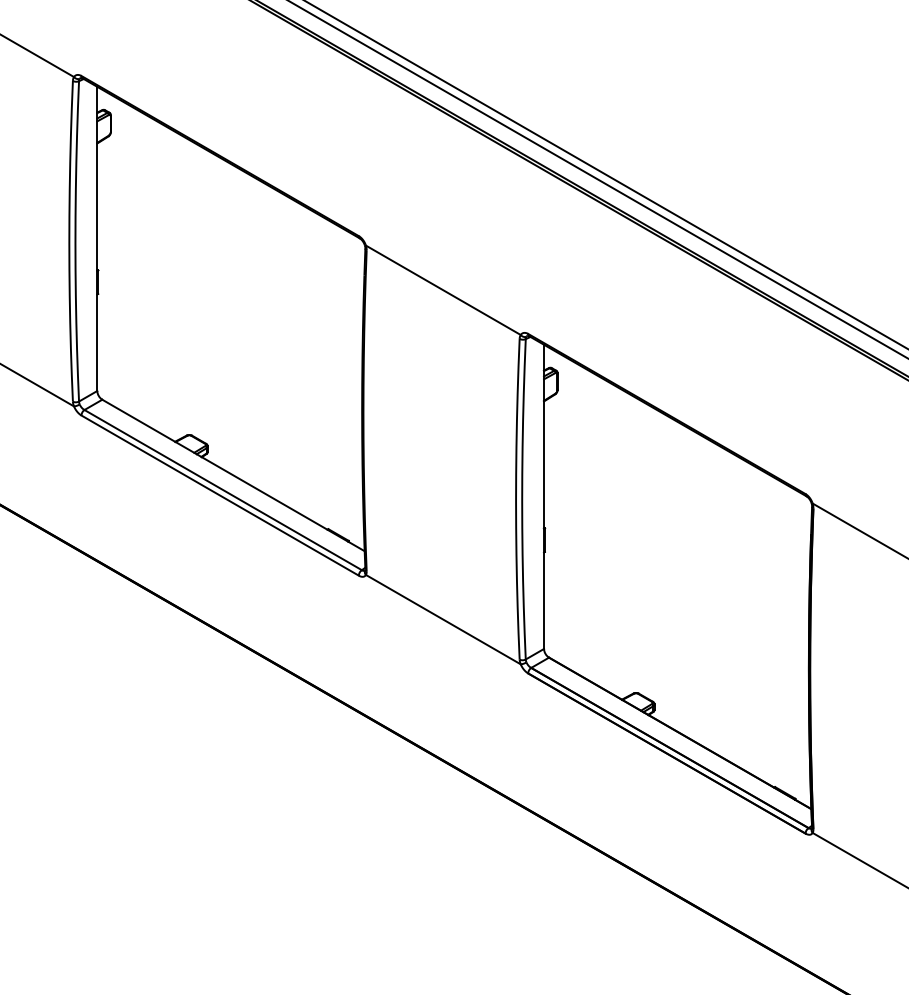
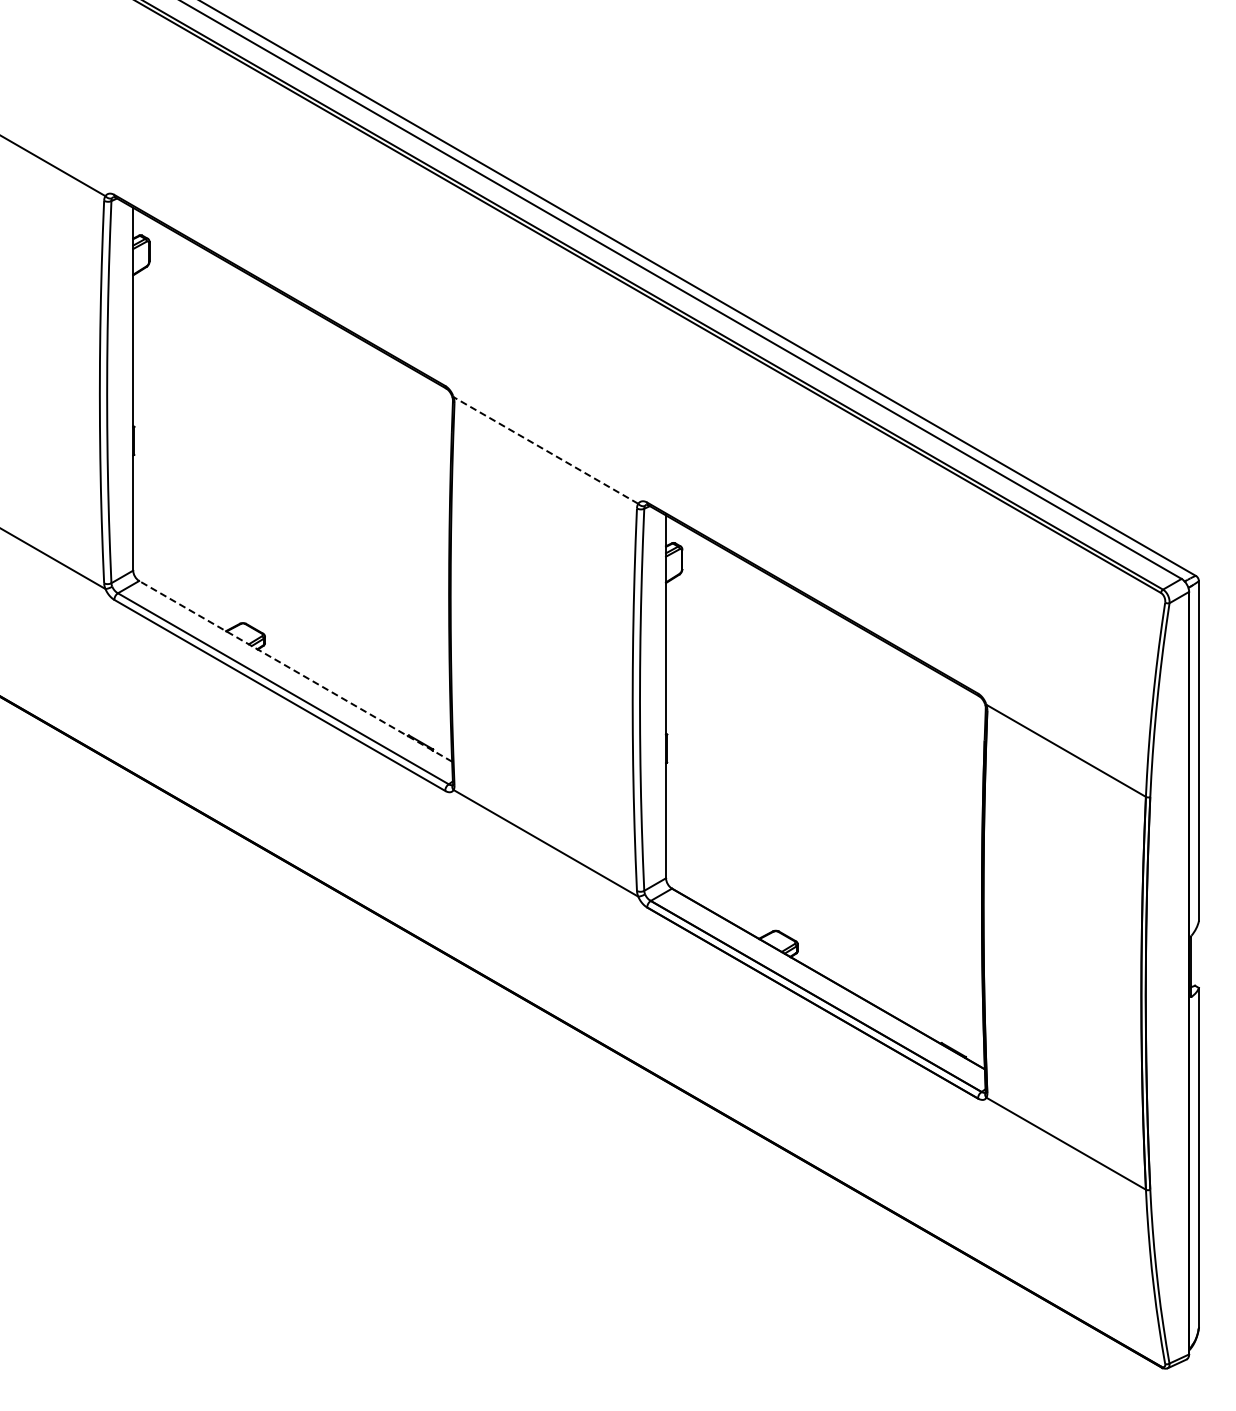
line: (442, 290) -> (545, 450), solid -> dashed
line: (233, 475) -> (295, 671), solid -> dashed

